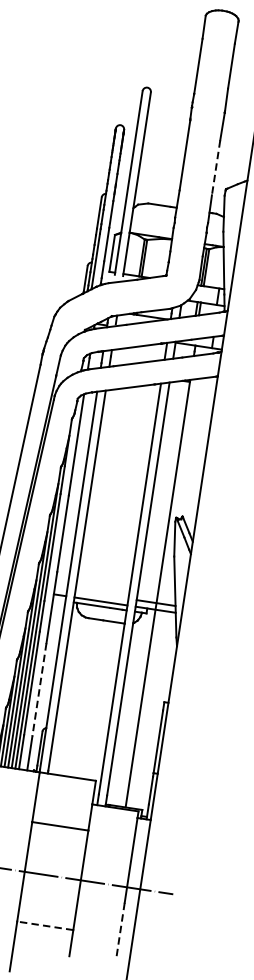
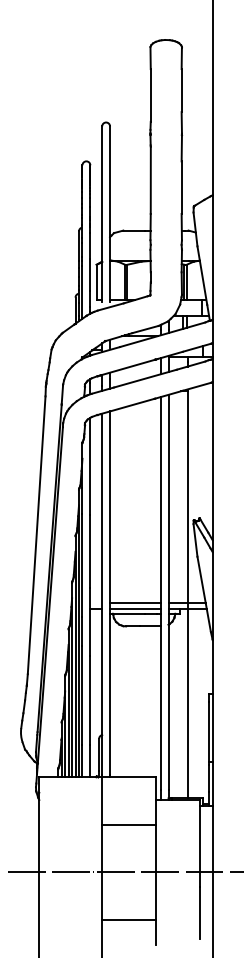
line: (215, 168) -> (181, 188), dashed -> solid
line: (102, 594) -> (135, 602), added
line: (39, 690) -> (90, 700), dashed -> solid
line: (45, 925) -> (129, 919), dashed -> solid
line: (121, 929) -> (200, 912), dashed -> solid

